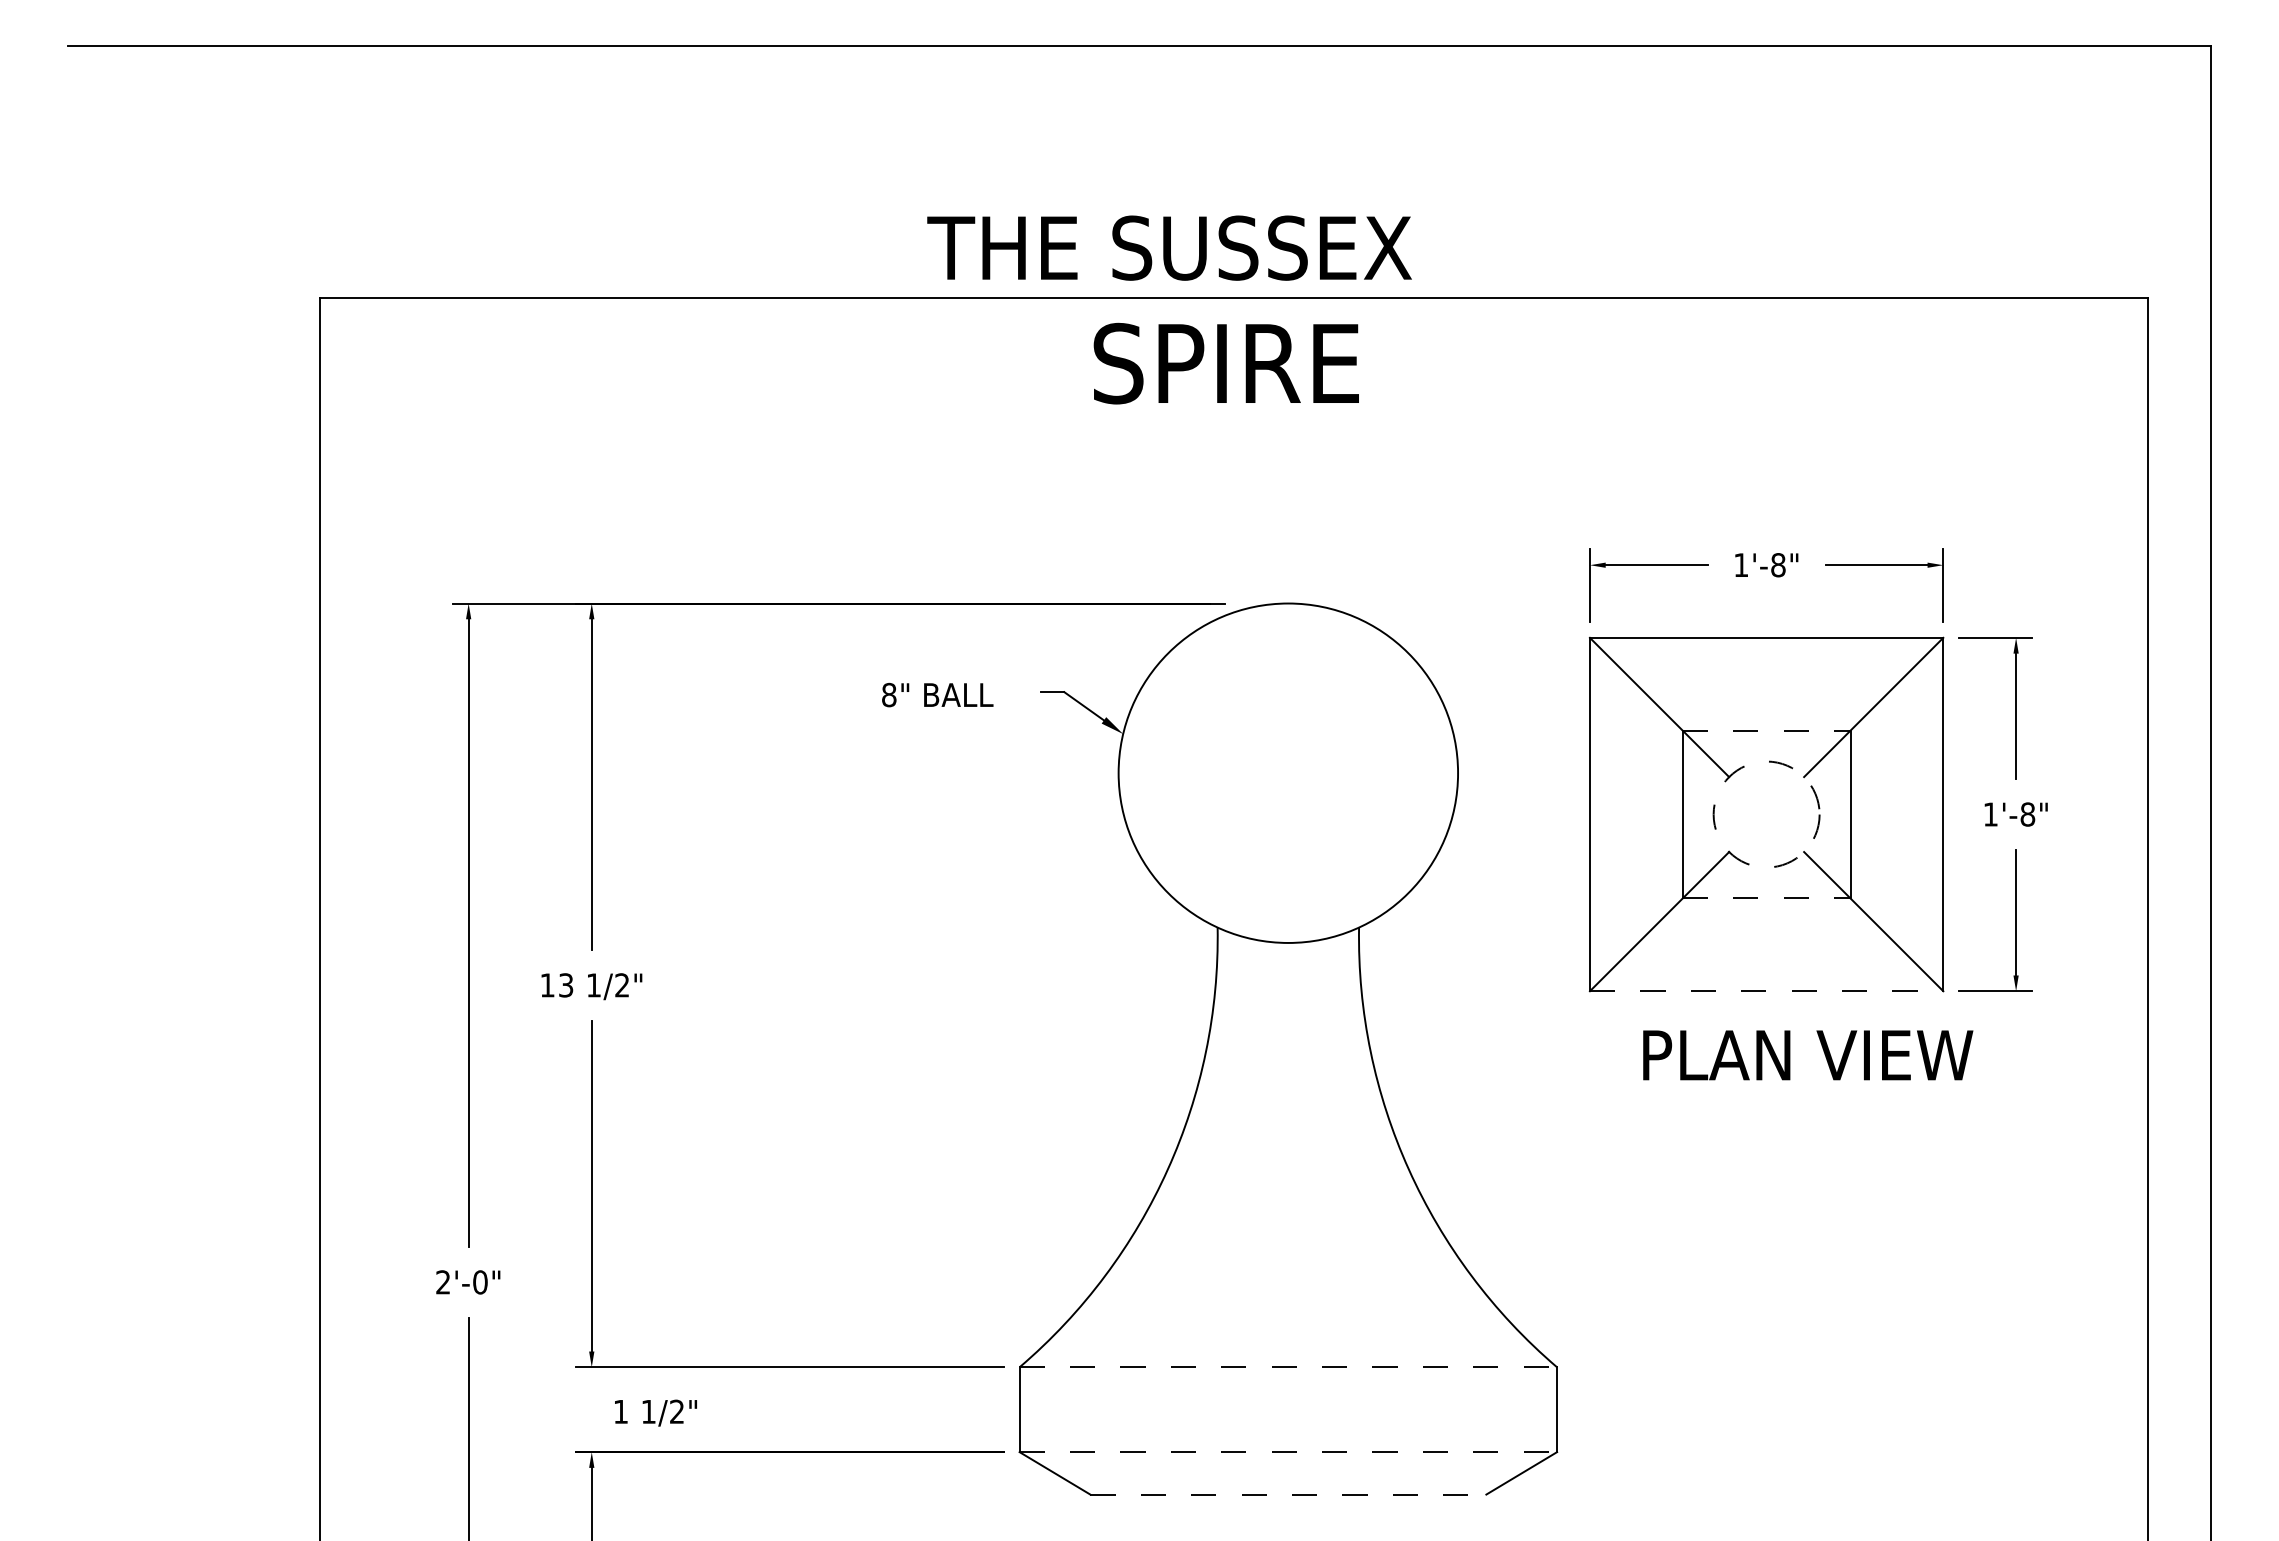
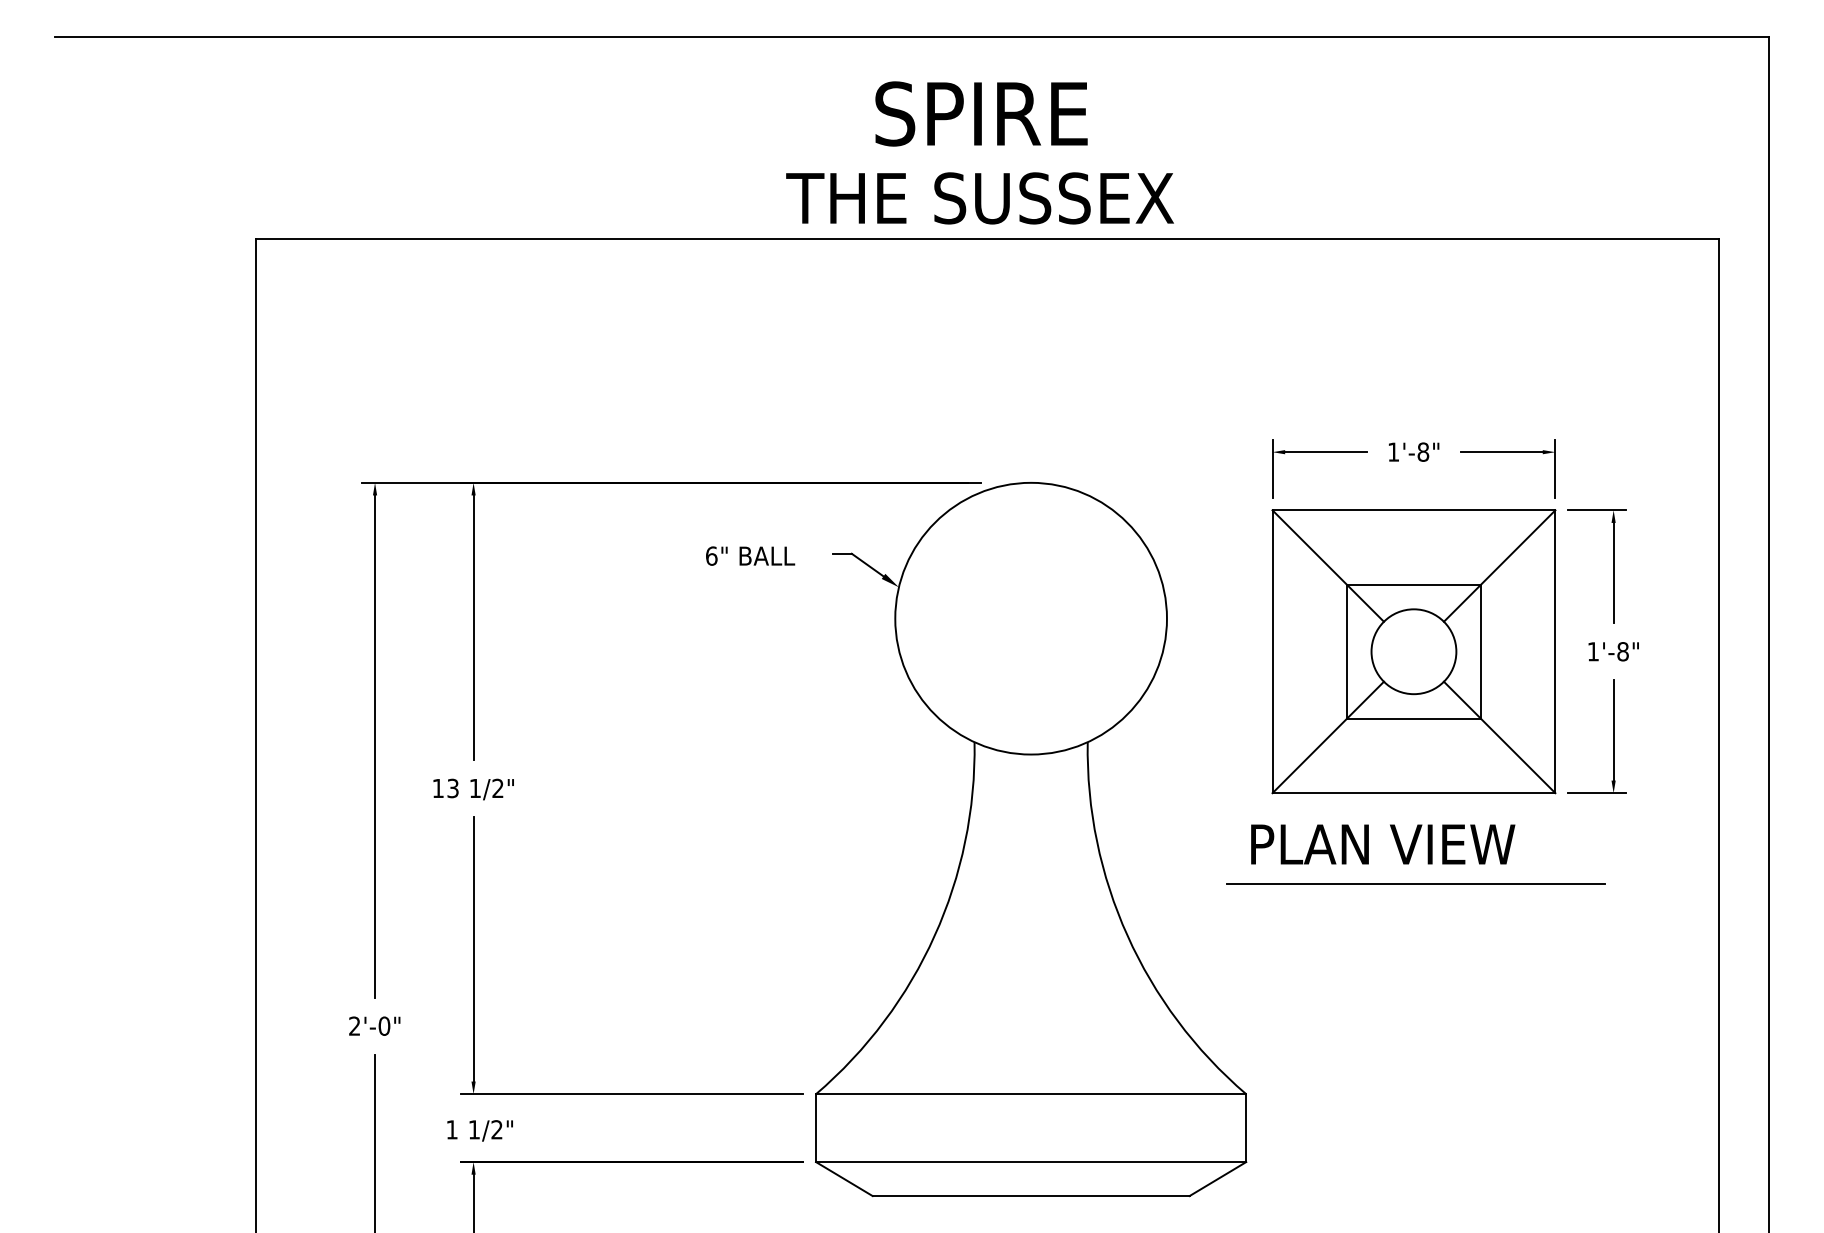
text: (1169, 247) -> (980, 197), moved
text: (1225, 363) -> (980, 113), moved
text: (889, 694) -> (711, 555), 8" -> 6"
line: (1766, 730) -> (1413, 584), dashed -> solid
circle: (1766, 814) -> (1413, 651), dashed -> solid
line: (1766, 898) -> (1413, 718), dashed -> solid
line: (1766, 991) -> (1413, 793), dashed -> solid
text: (1808, 1055) -> (1383, 844), moved
line: (1768, 1104) -> (1415, 883), added
line: (1288, 1367) -> (1031, 1094), dashed -> solid
text: (655, 1412) -> (479, 1130), moved
line: (1288, 1452) -> (1031, 1162), dashed -> solid
line: (1288, 1494) -> (1031, 1195), dashed -> solid

